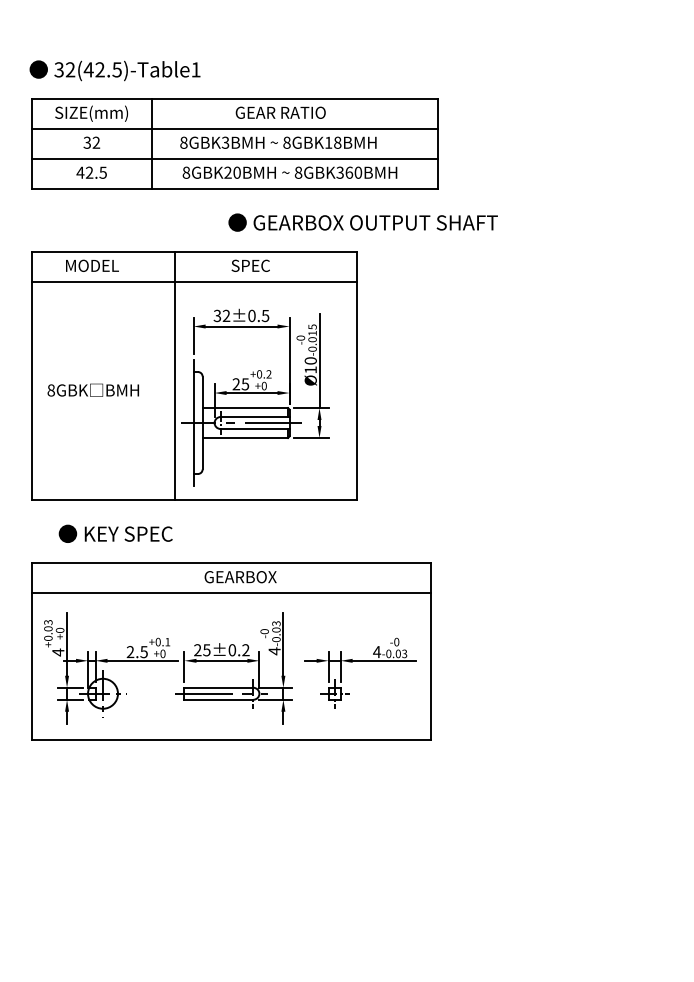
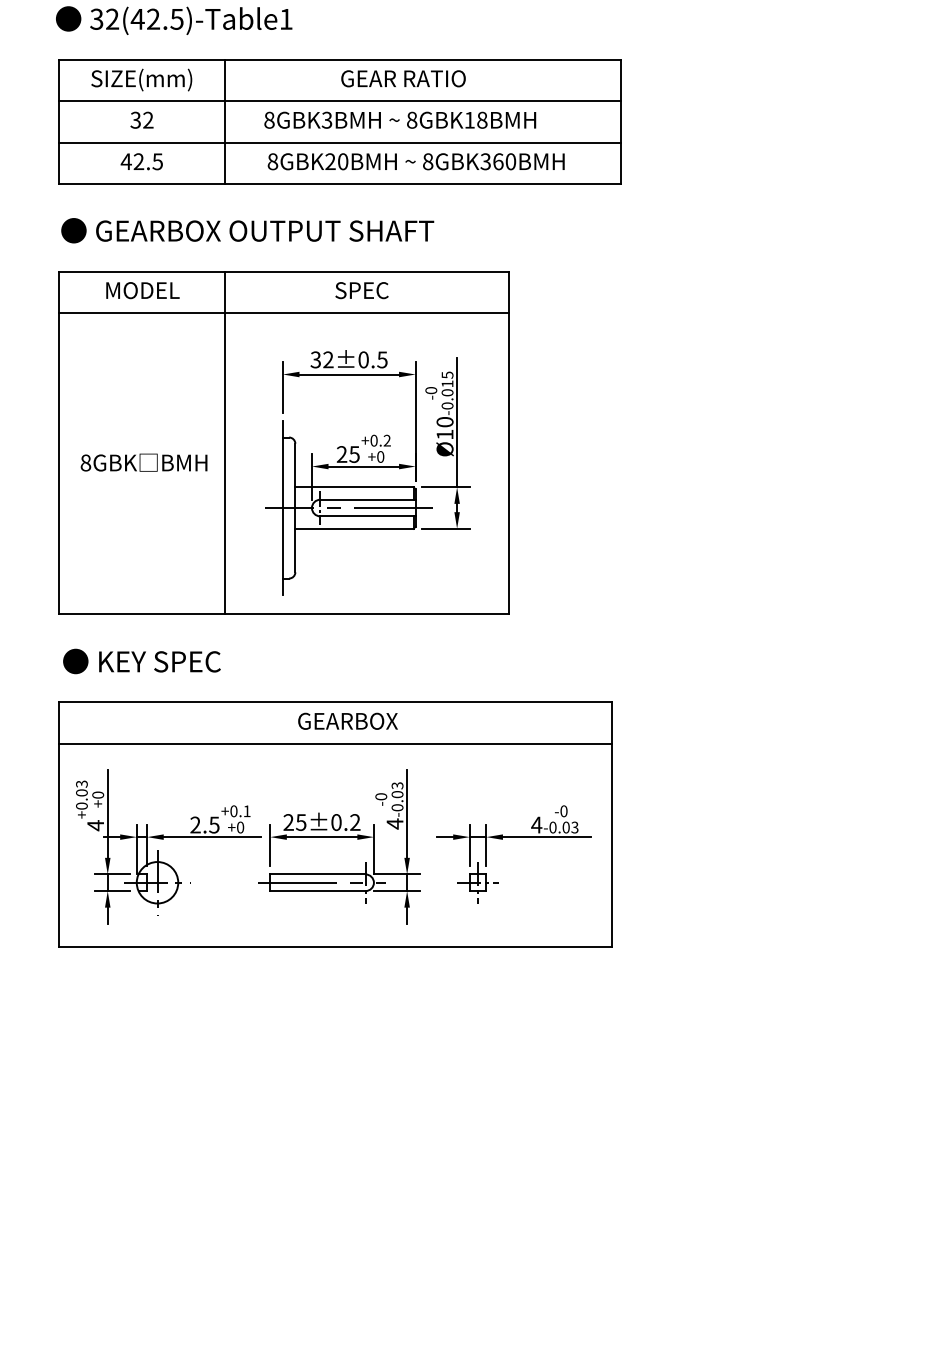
text: (362, 222) -> (246, 230), moved
line: (174, 375) -> (224, 442), moved
text: (115, 533) -> (141, 660), moved

